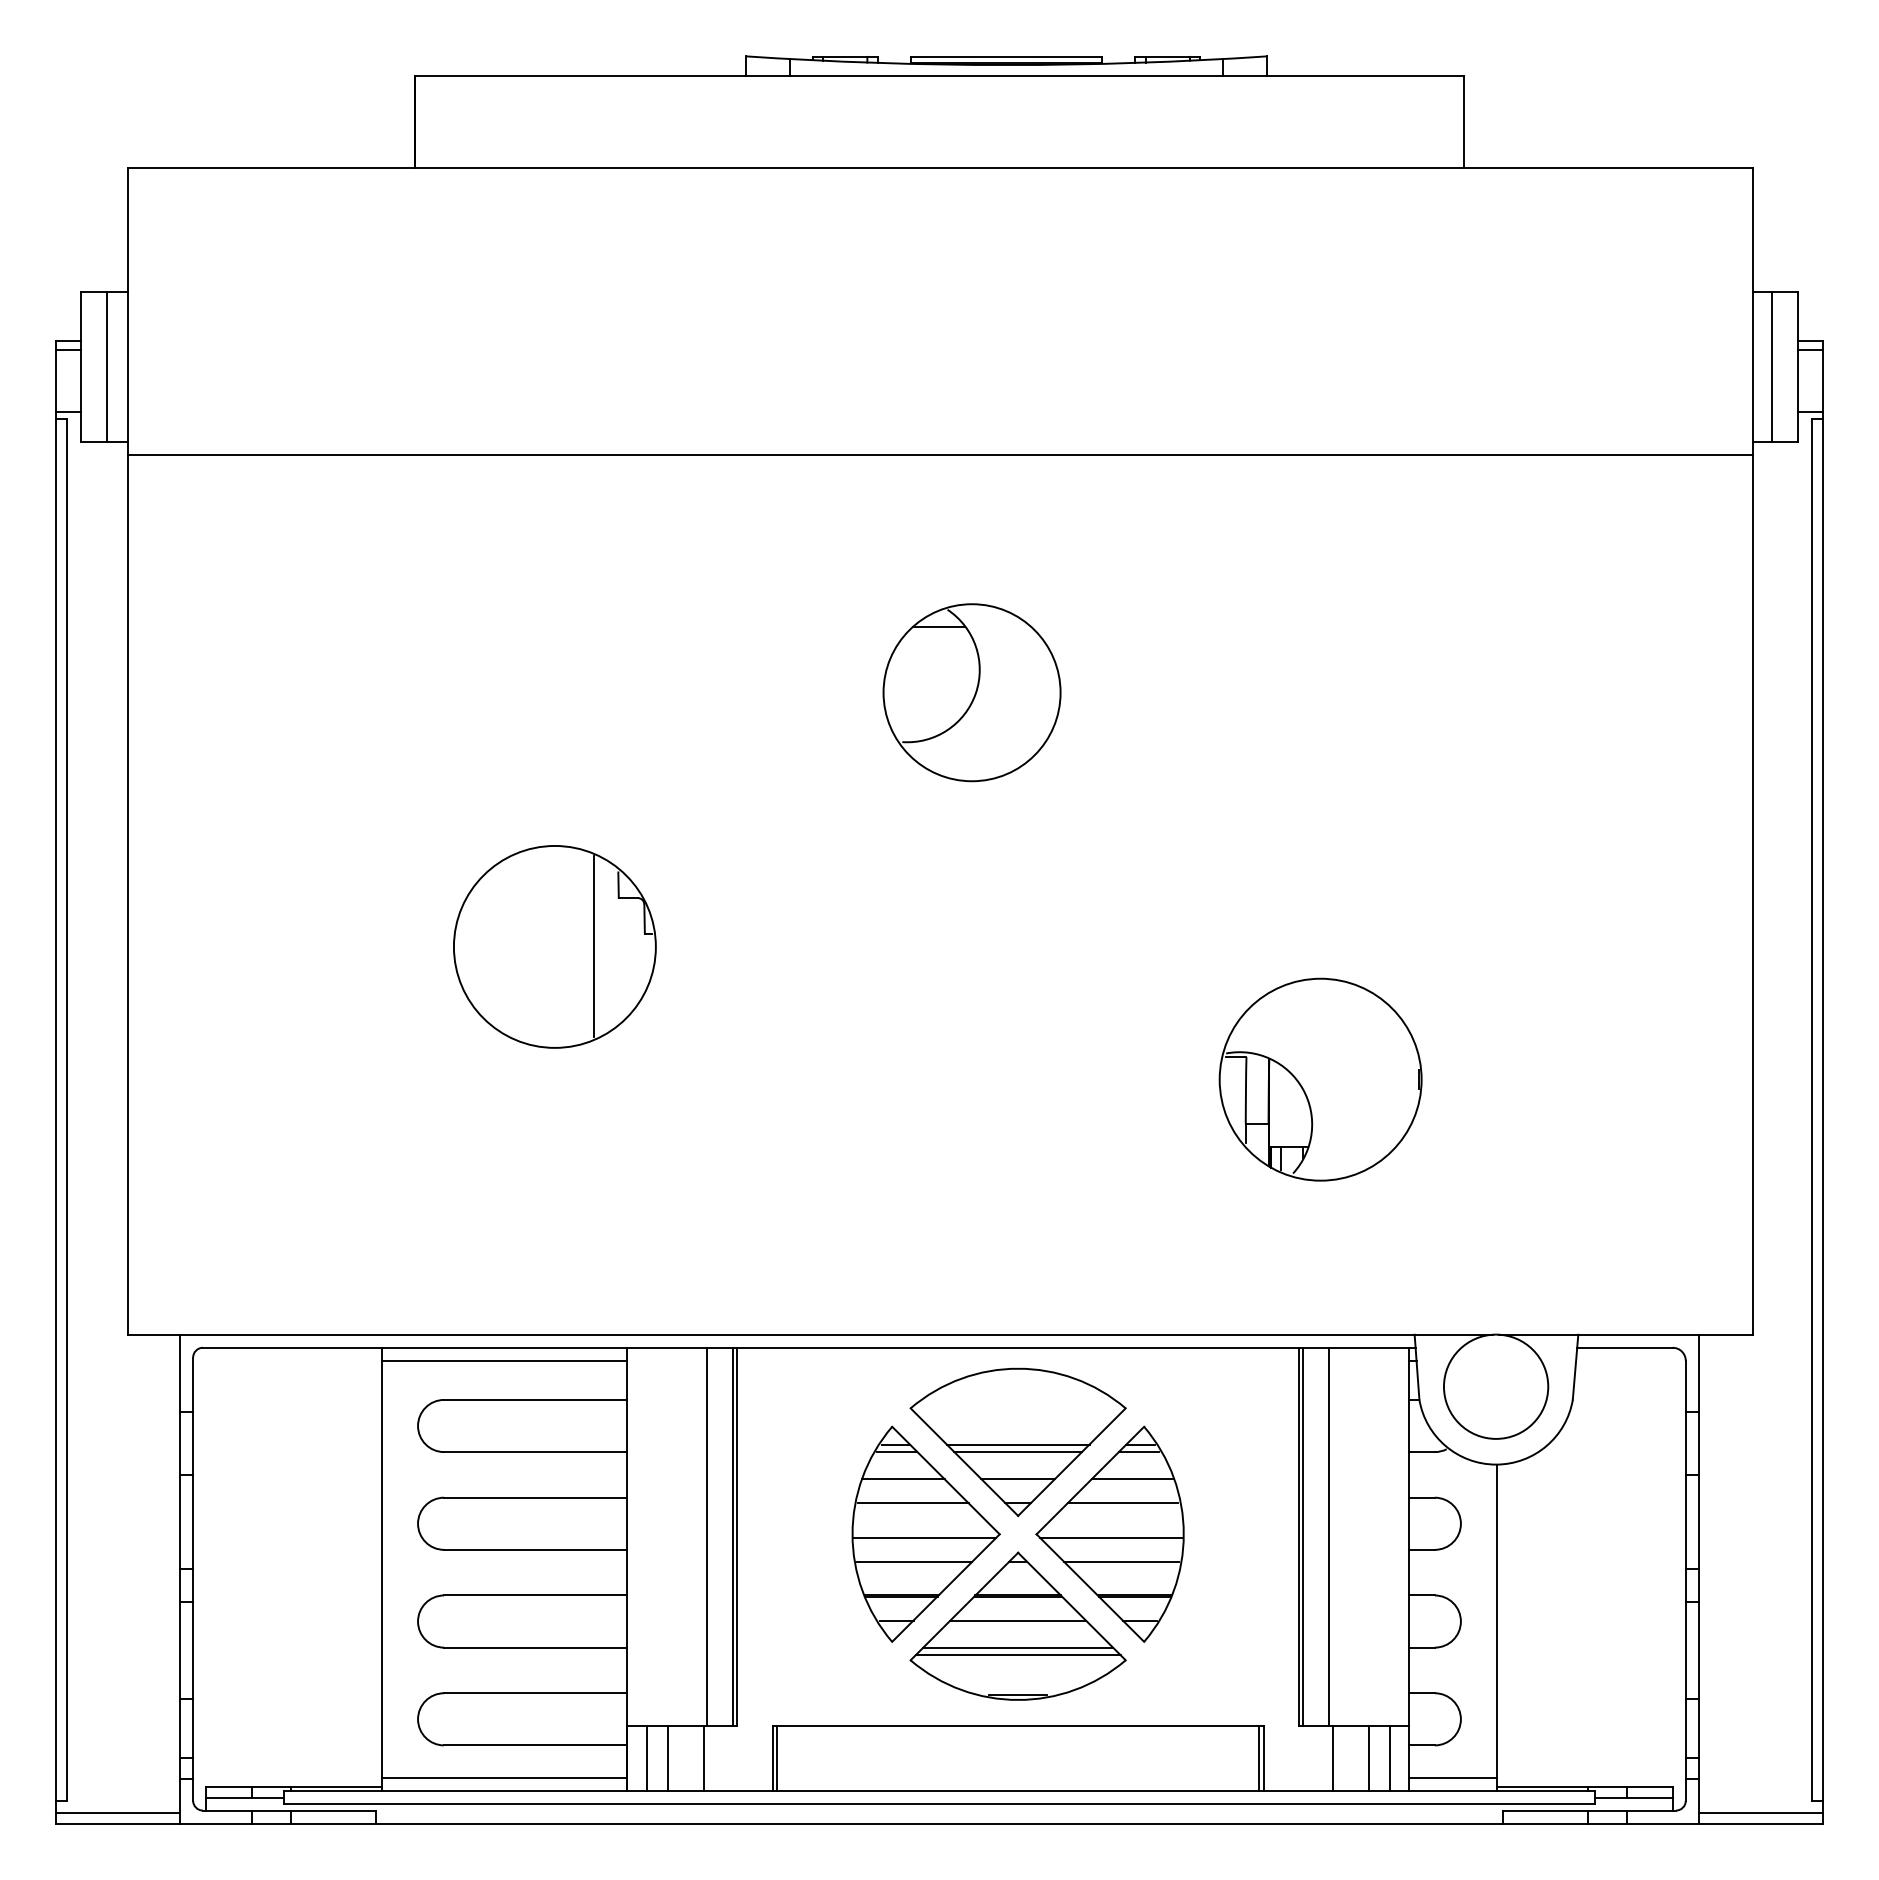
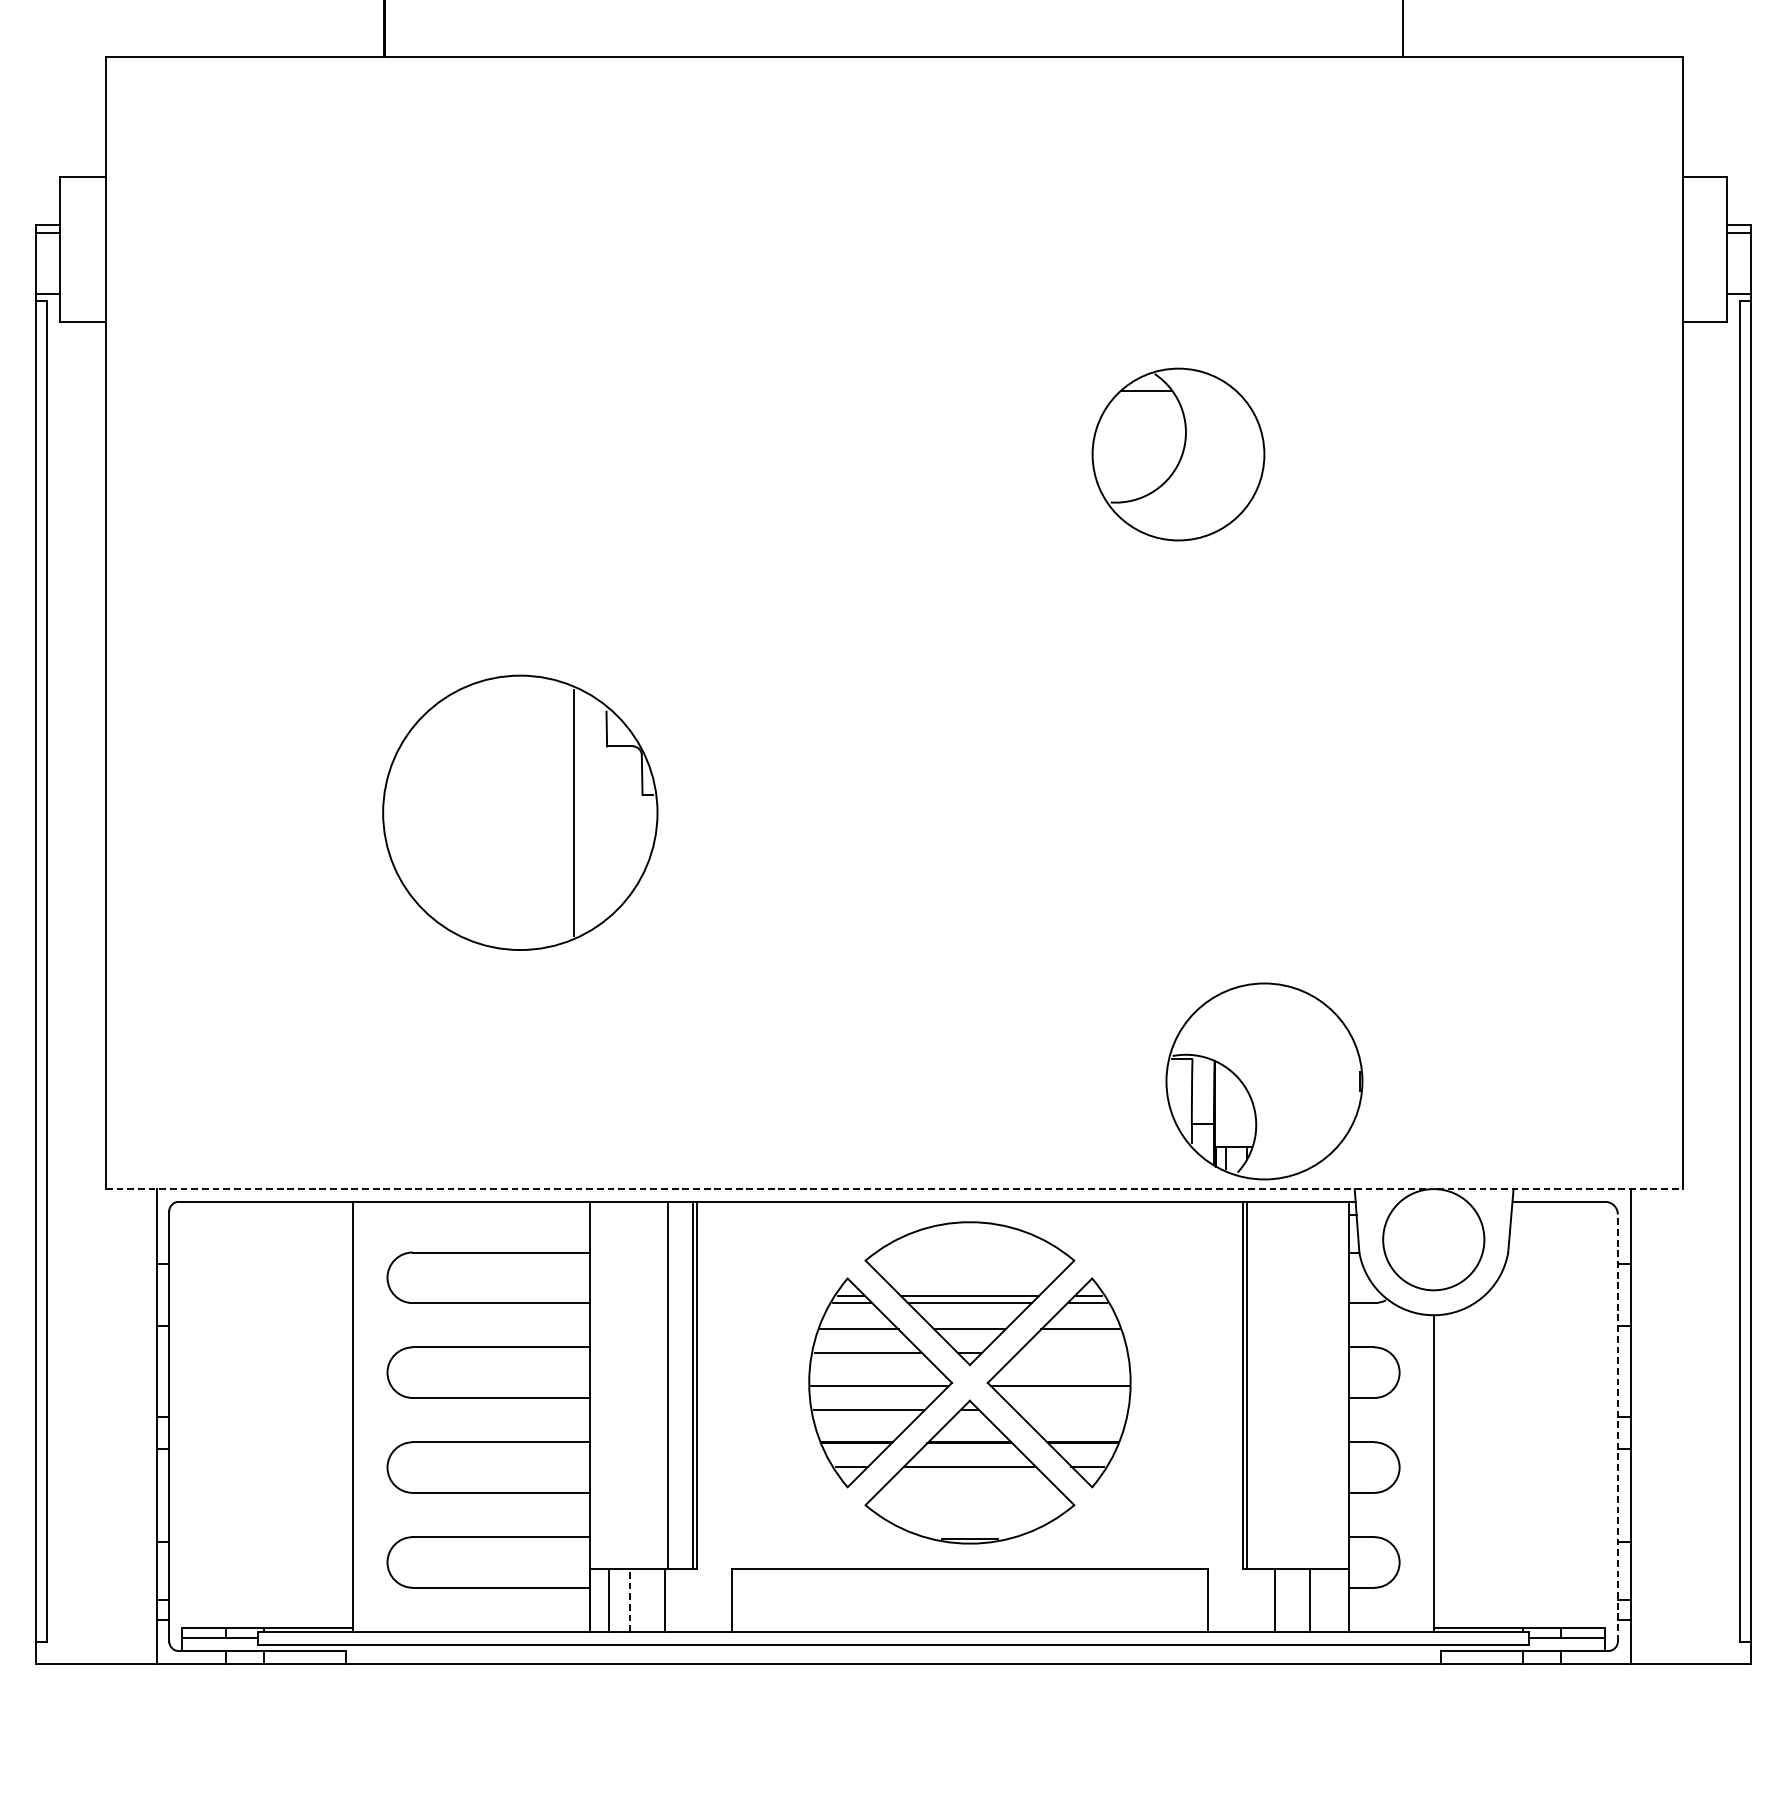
line: (106, 366) -> (85, 249), removed
line: (1772, 366) -> (1702, 249), removed
line: (939, 454) -> (893, 334), removed
part: (971, 692) -> (1177, 454), moved
part: (554, 946) -> (519, 812), size x1.4
part: (1320, 1079) -> (1264, 1081), moved
line: (810, 1334) -> (768, 1188), solid -> dashed
line: (1625, 1334) -> (1559, 1188), solid -> dashed
line: (504, 1360) -> (471, 1214), removed
line: (1122, 1503) -> (1071, 1353), removed
line: (1329, 1536) -> (1272, 1385), removed
line: (1121, 1561) -> (1070, 1409), removed
line: (1685, 1580) -> (1617, 1427), solid -> dashed
line: (1017, 1647) -> (969, 1492), removed
line: (1017, 1655) -> (969, 1500), removed
line: (667, 1758) -> (629, 1600), solid -> dashed
line: (776, 1758) -> (735, 1600), removed
line: (1259, 1758) -> (1204, 1600), removed
line: (1389, 1758) -> (1330, 1600), removed
line: (504, 1777) -> (471, 1618), removed
line: (1452, 1777) -> (1391, 1618), removed
line: (118, 1812) -> (96, 1652), removed
line: (1760, 1812) -> (1690, 1652), removed

